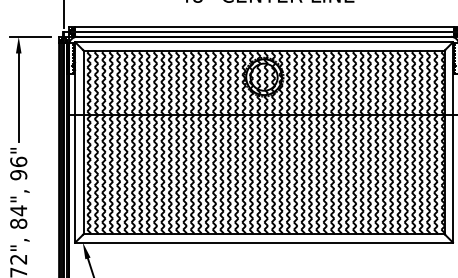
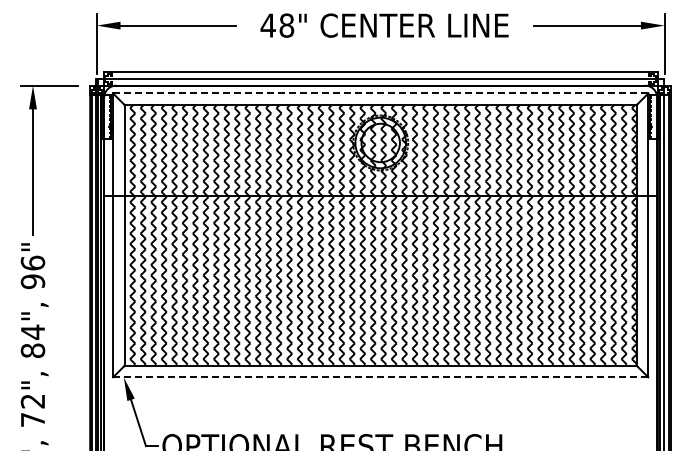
line: (263, 42) -> (380, 93), solid -> dashed
line: (263, 242) -> (380, 377), solid -> dashed

